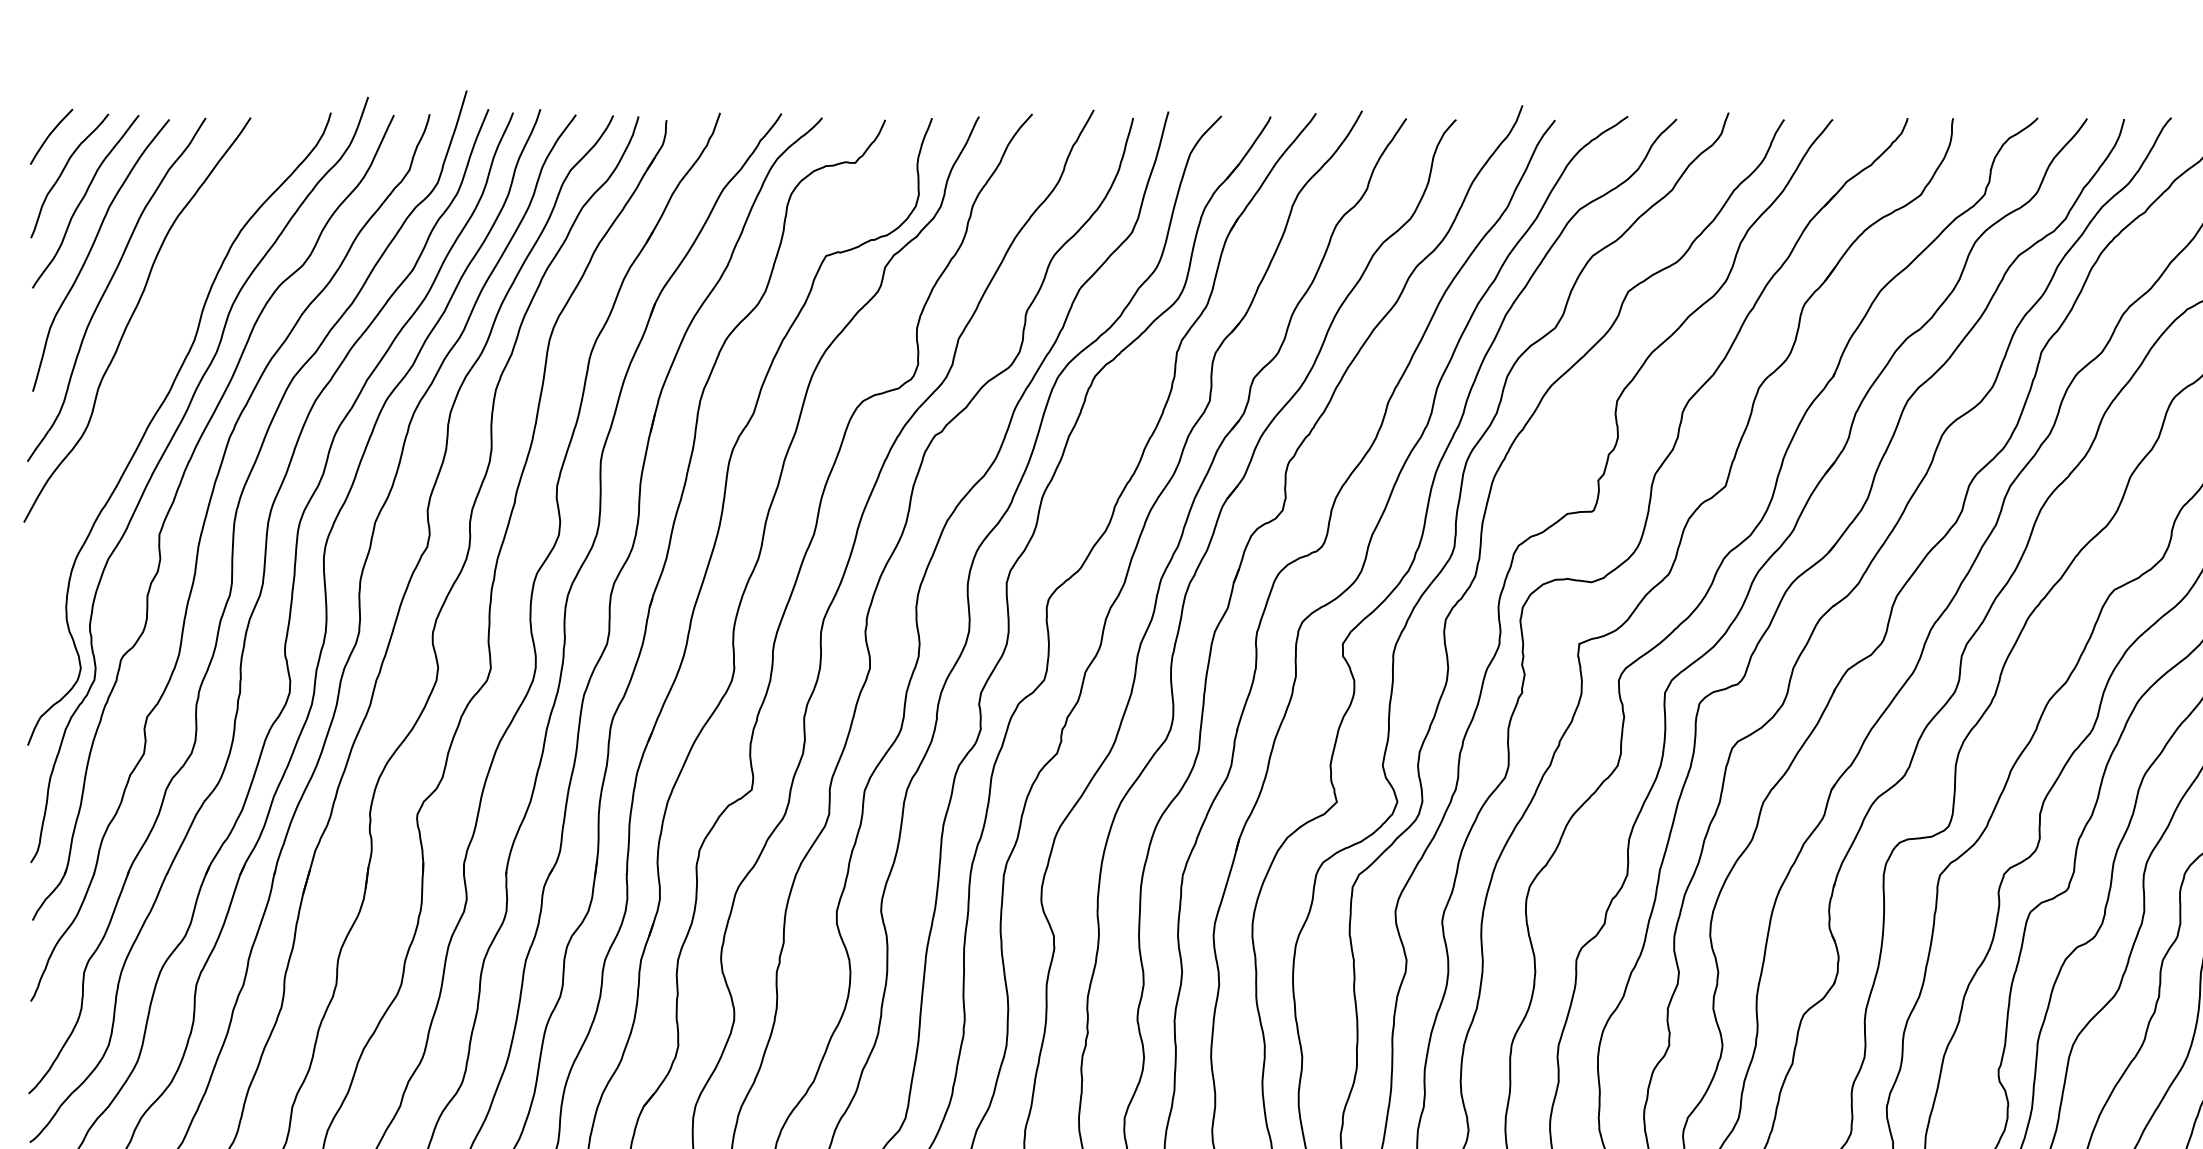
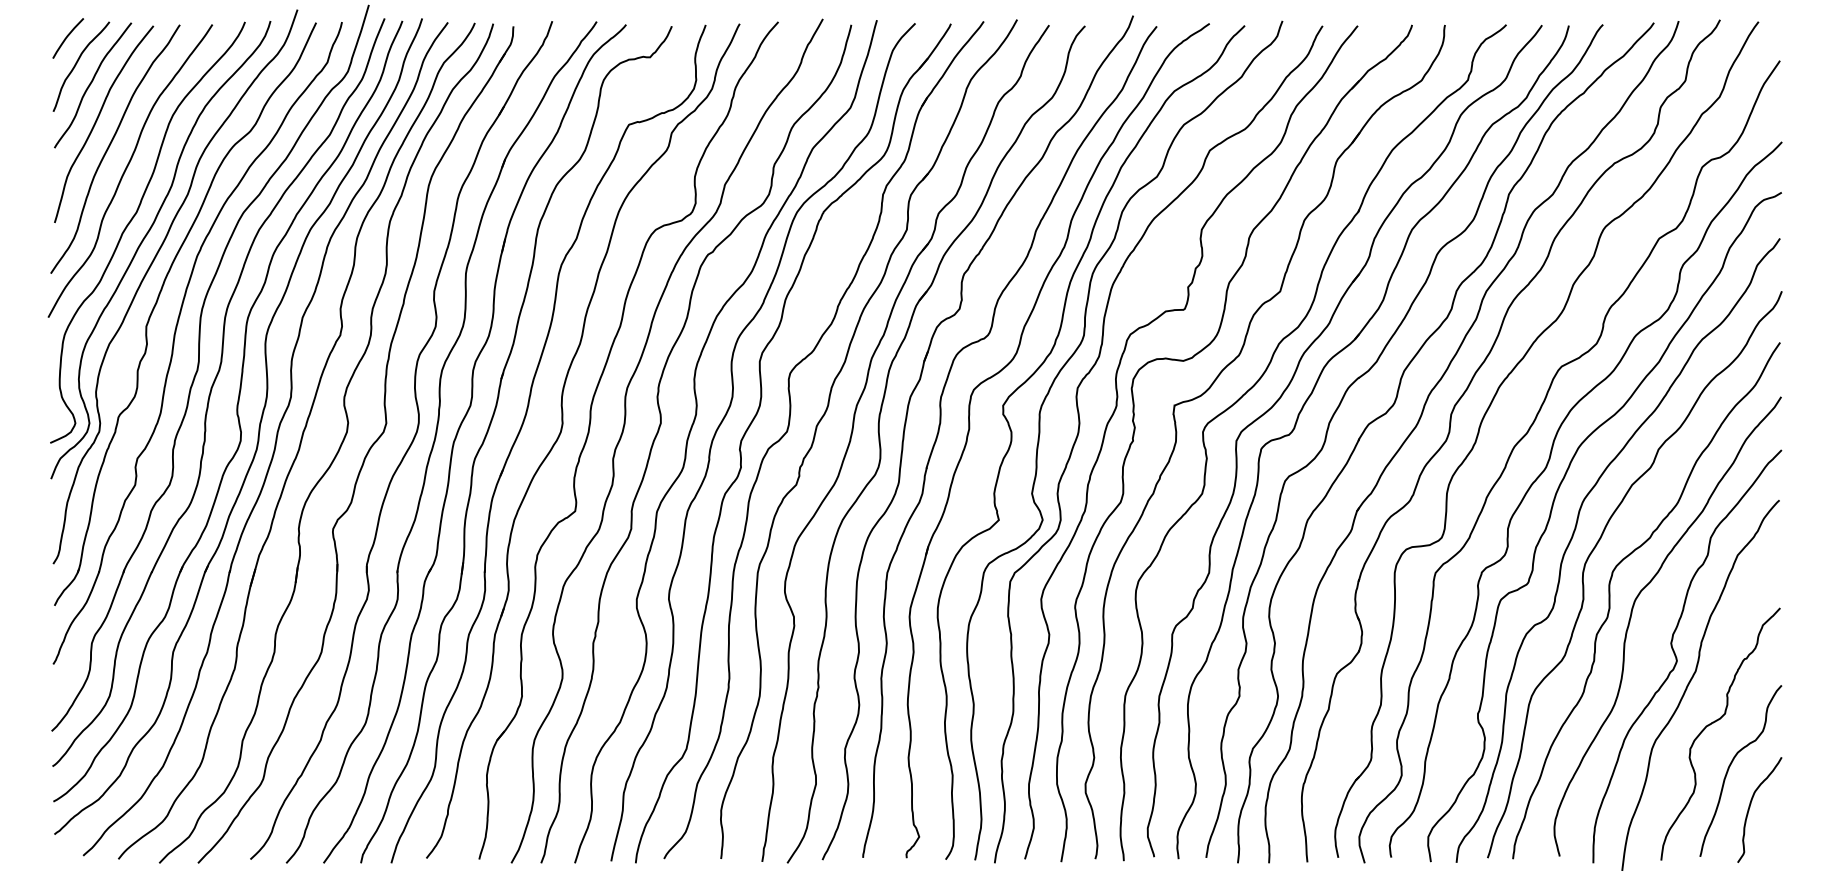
curve: (140, 388) -> (132, 220), added

